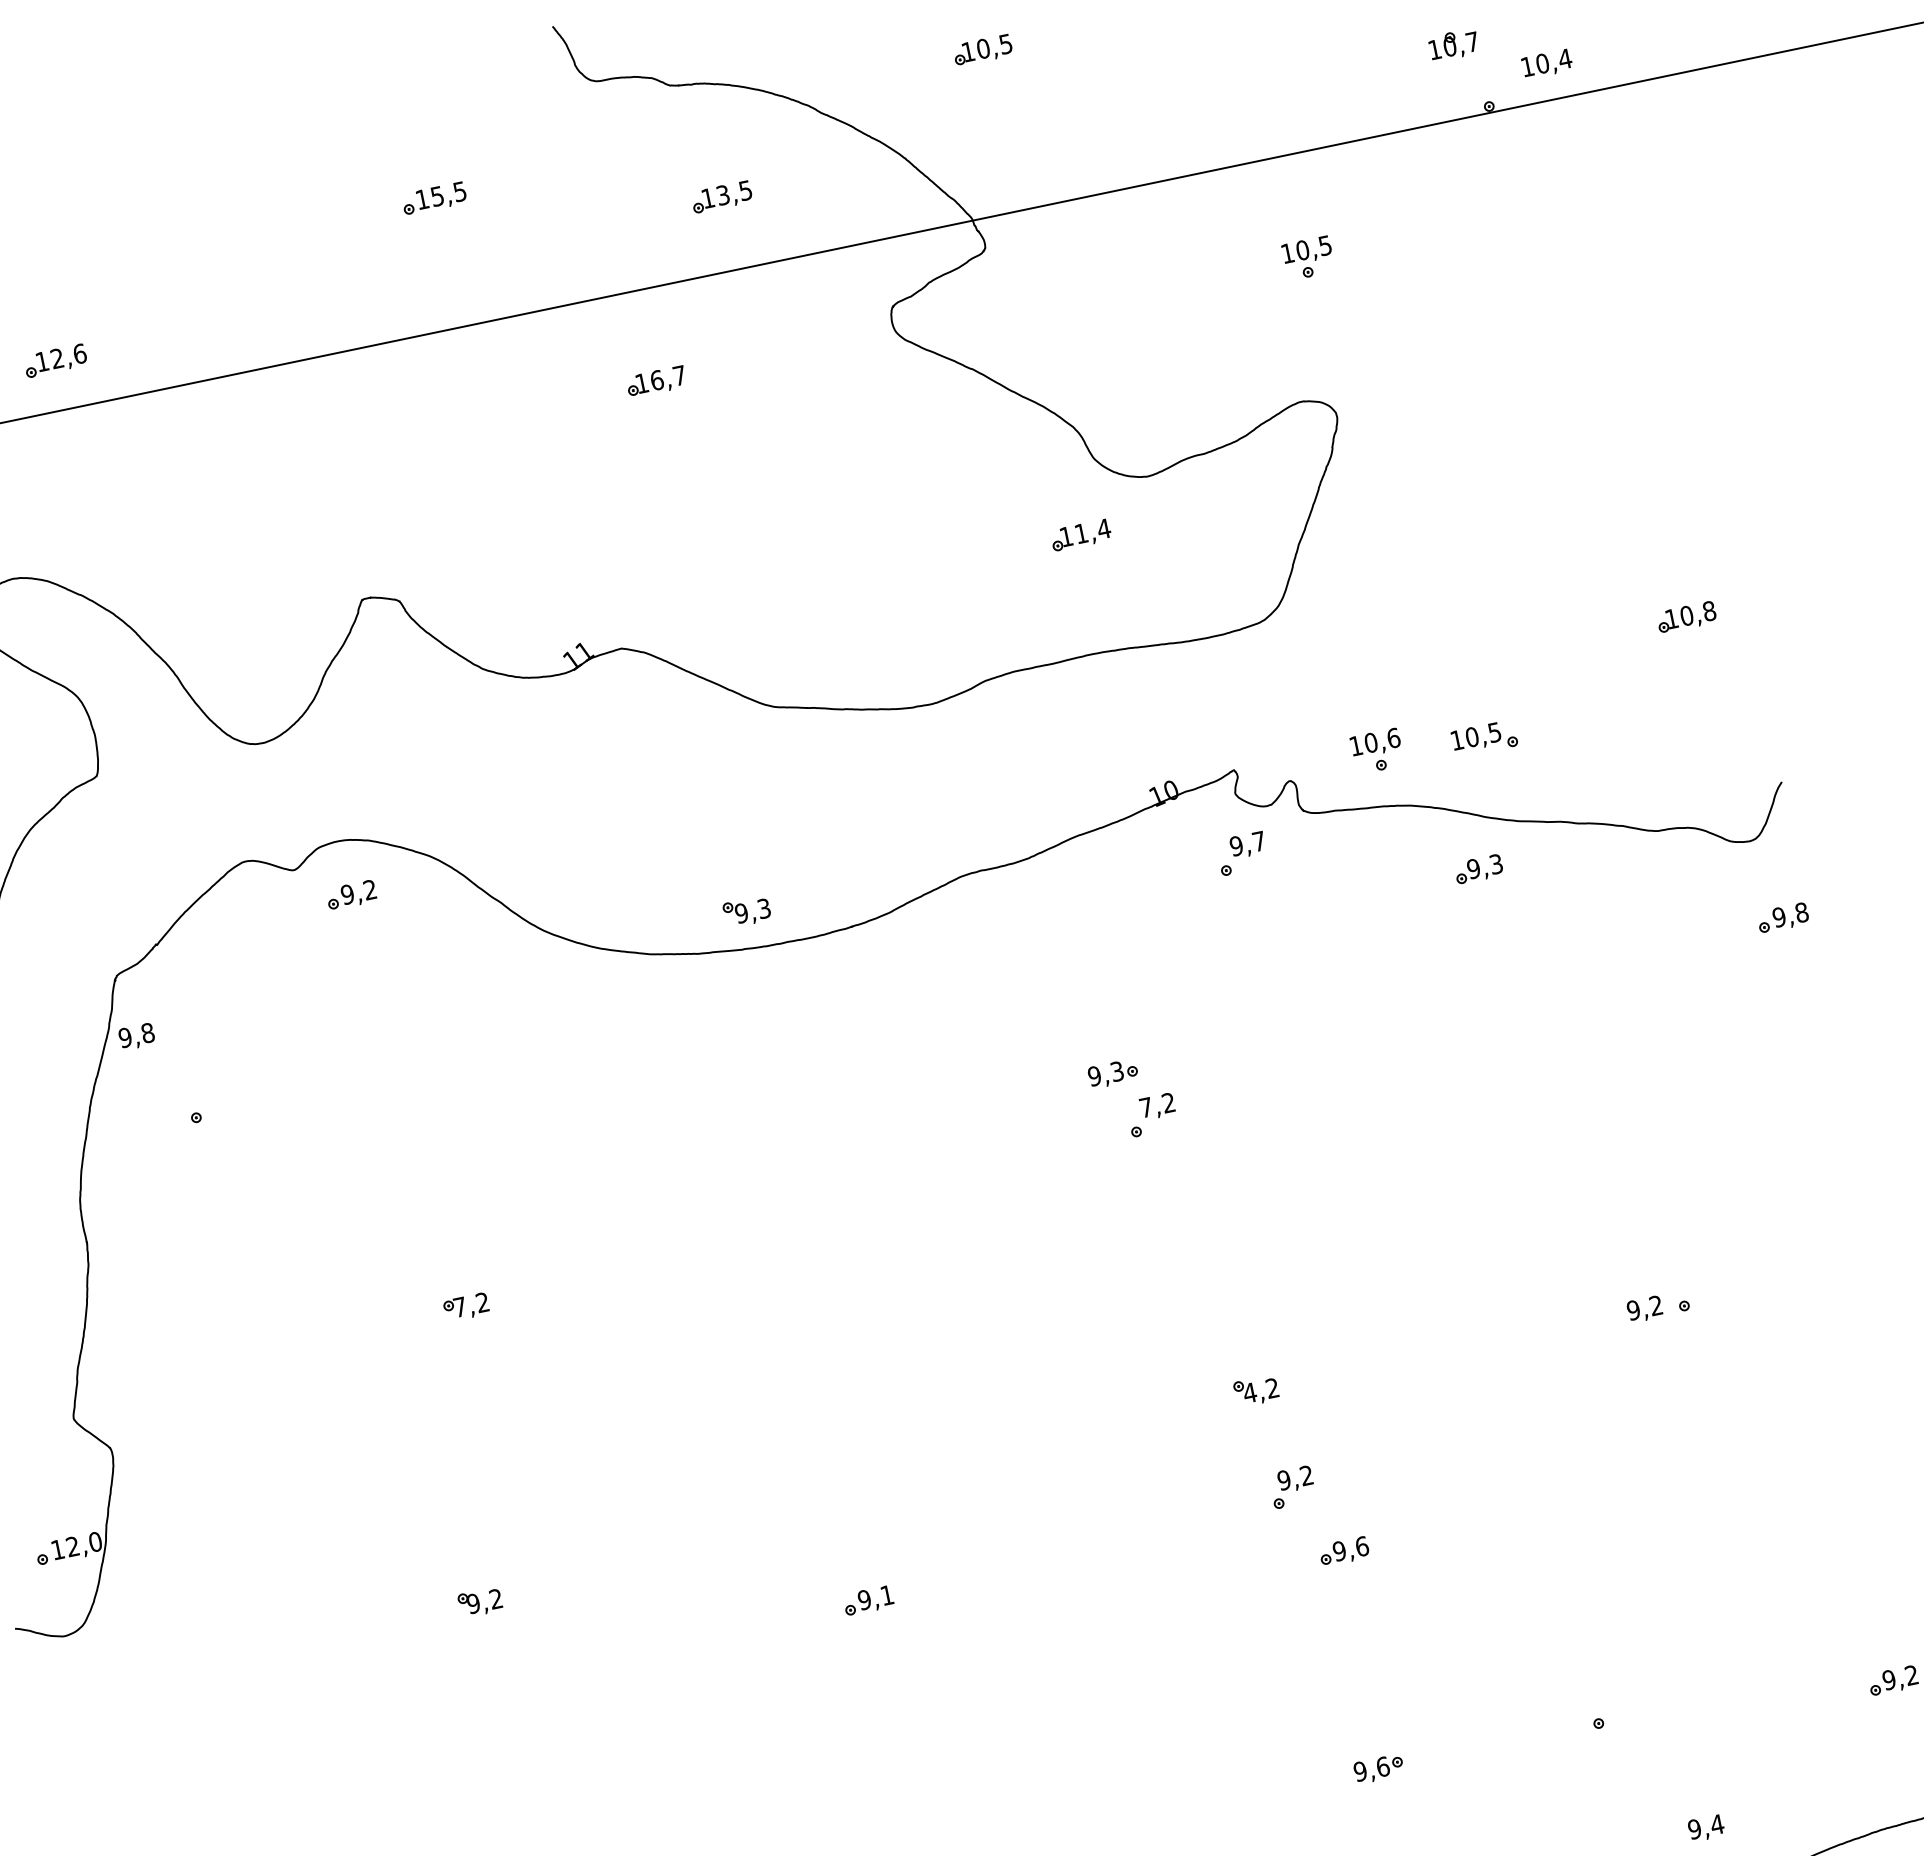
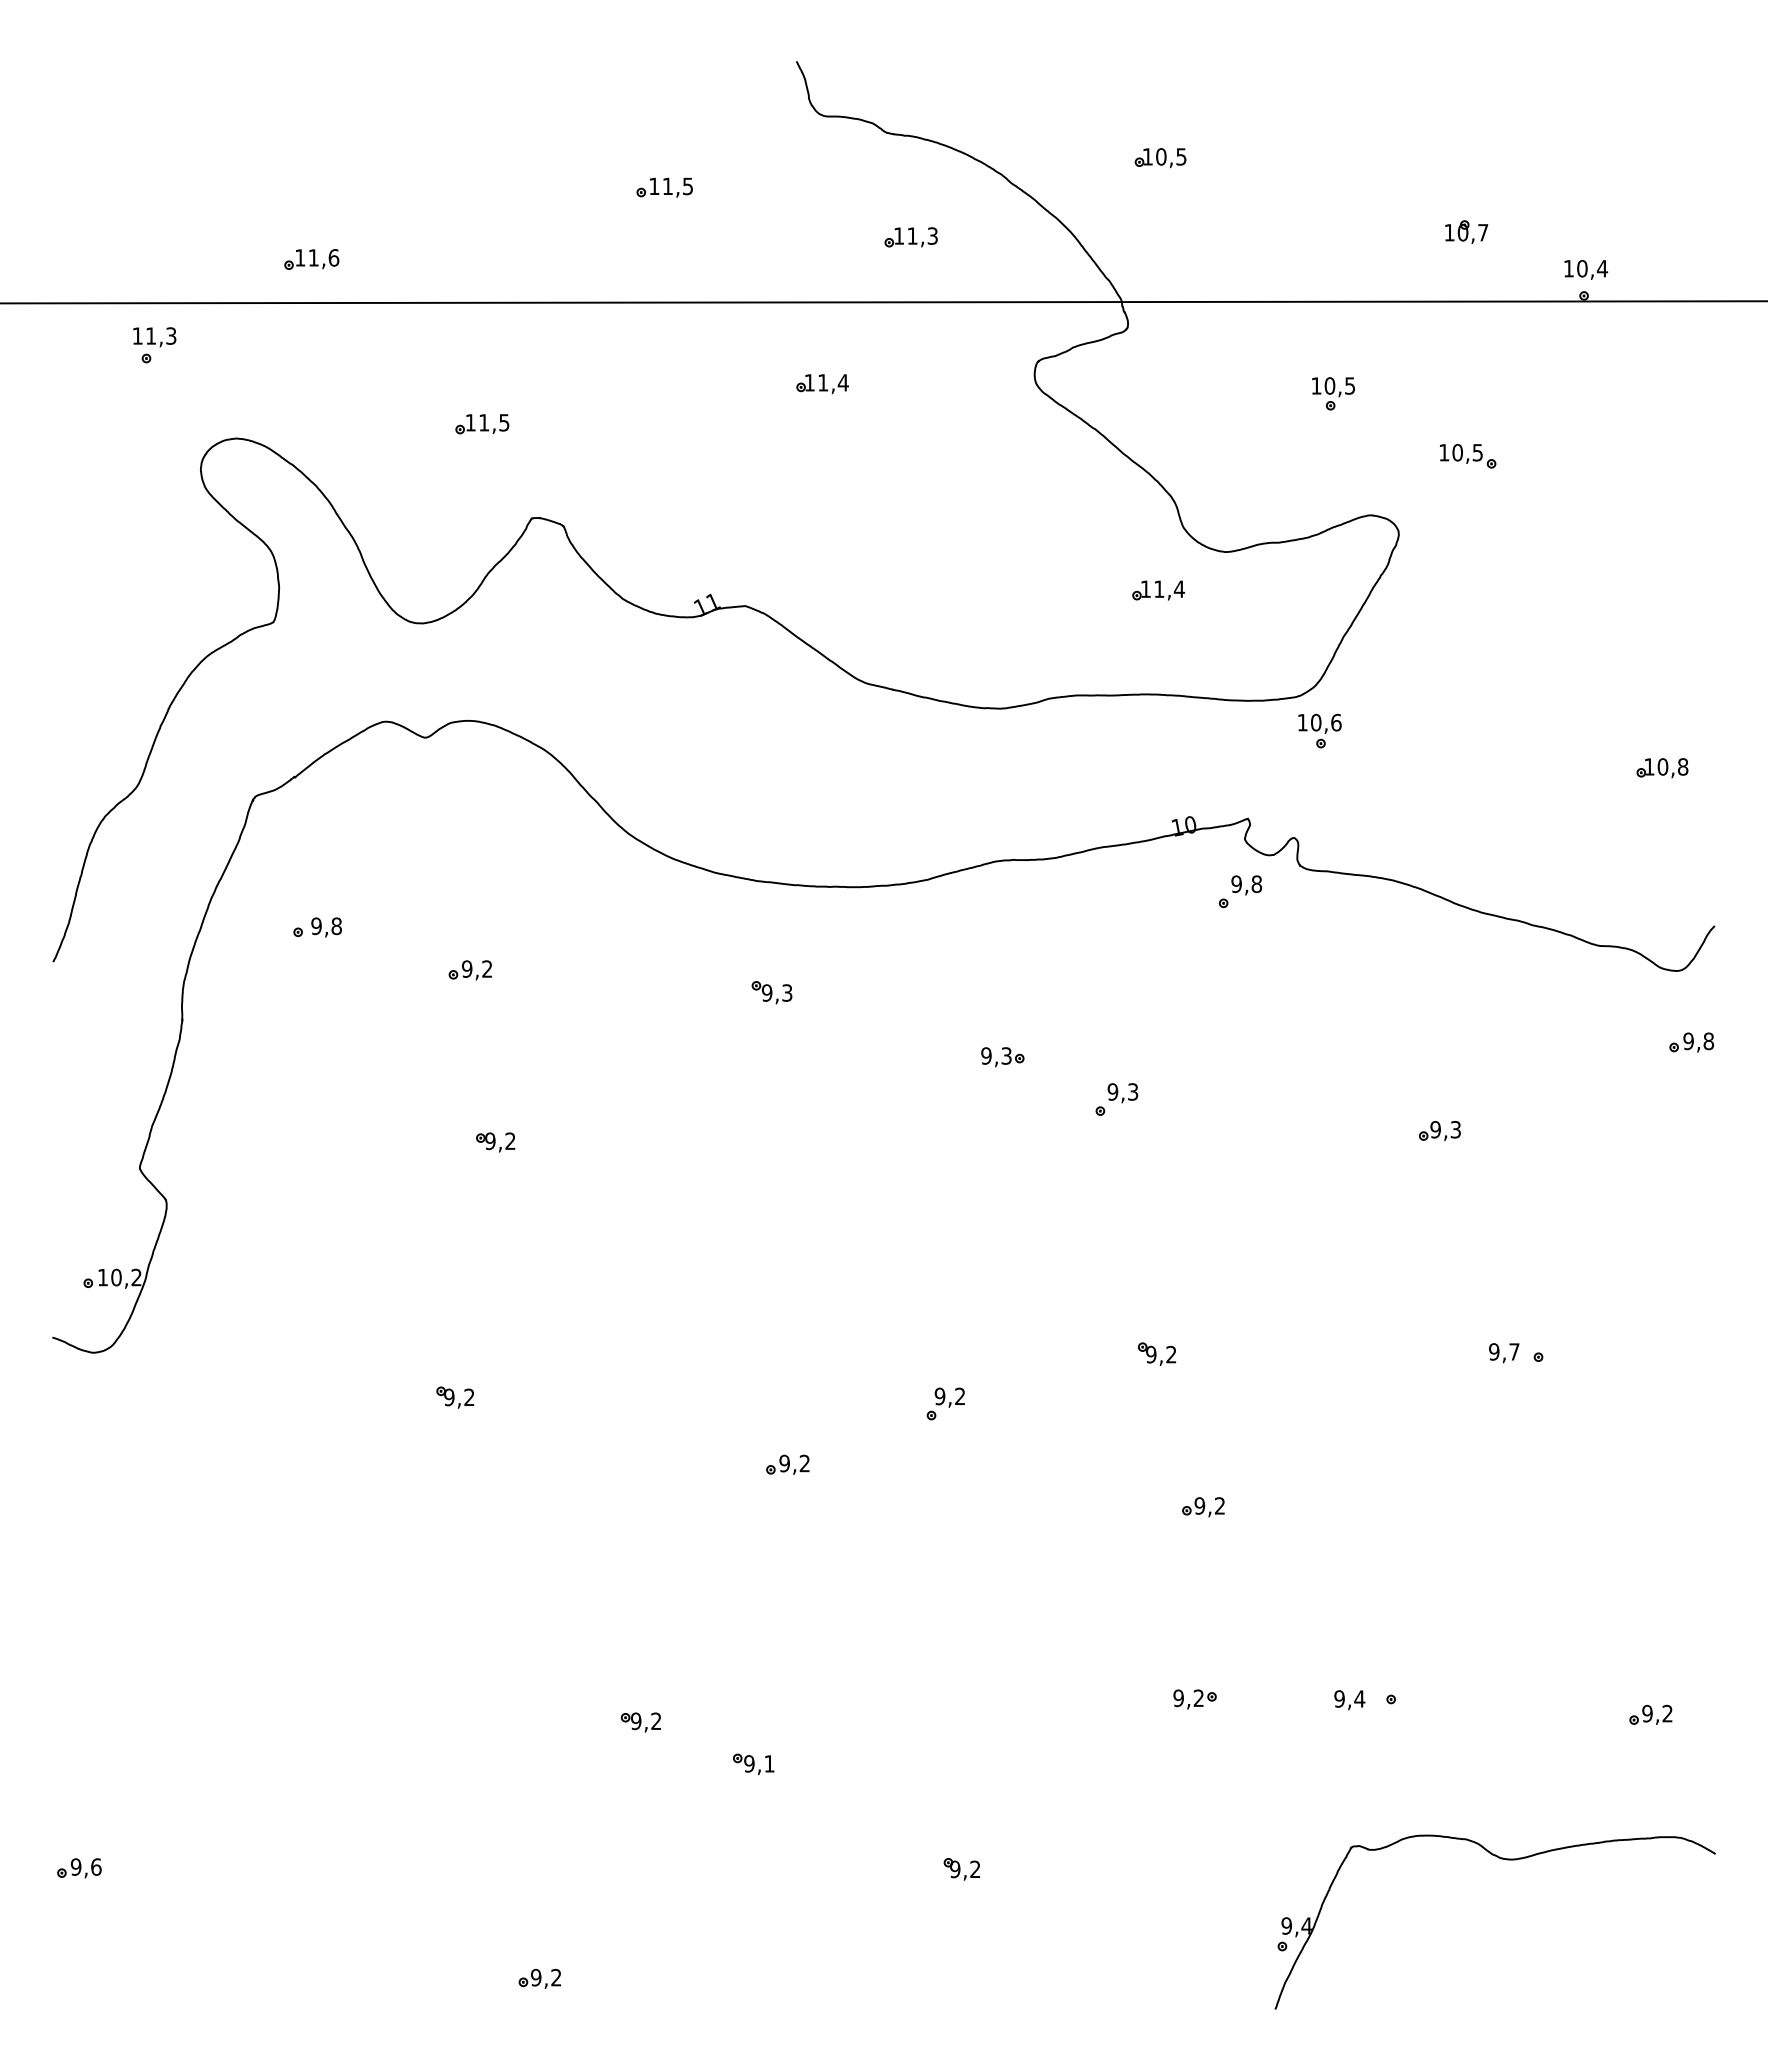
part: (1453, 44) -> (1466, 231), moved
text: (1547, 63) -> (1586, 269), moved
text: (734, 192) -> (922, 235), 13,5 -> 11,3
text: (437, 196) -> (667, 186), 15,5 -> 11,5
part: (1308, 257) -> (1333, 393), moved
text: (56, 358) -> (313, 257), 12,6 -> 11,6
text: (668, 377) -> (833, 382), 16,7 -> 11,4
part: (285, 506) -> (482, 424), added
part: (1485, 738) -> (1468, 456), moved
part: (1376, 750) -> (1319, 730), moved
text: (1258, 840) -> (1256, 883), 9,7 -> 9,8
part: (1478, 868) -> (1439, 1130), moved
part: (350, 895) -> (469, 970), moved
part: (746, 911) -> (771, 992), moved
text: (136, 1036) -> (326, 927), moved
part: (1113, 1074) -> (1002, 1057), moved
text: (1156, 1104) -> (1122, 1091), 7,2 -> 9,3
text: (1656, 1305) -> (1514, 1351), 9,2 -> 9,7
text: (460, 1307) -> (490, 1141), 7,2 -> 9,2
text: (1249, 1392) -> (1150, 1354), 4,2 -> 9,2
part: (1291, 1486) -> (945, 1403), moved
text: (84, 1544) -> (126, 1277), 12,0 -> 10,2
text: (1361, 1546) -> (1219, 1505), 9,6 -> 9,2
text: (886, 1595) -> (804, 1463), 9,1 -> 9,2
text: (1382, 1767) -> (1198, 1698), 9,6 -> 9,2
text: (1706, 1828) -> (1349, 1700), moved

